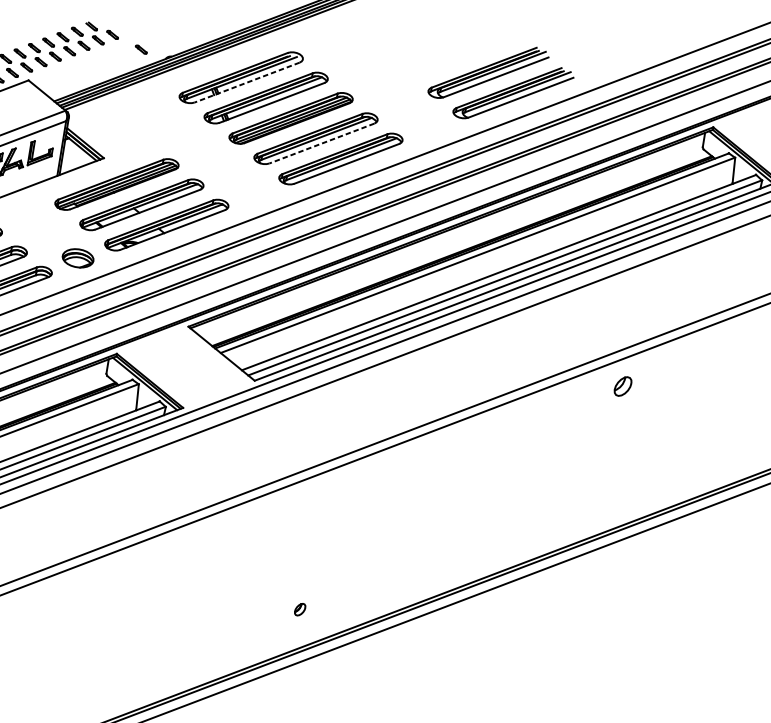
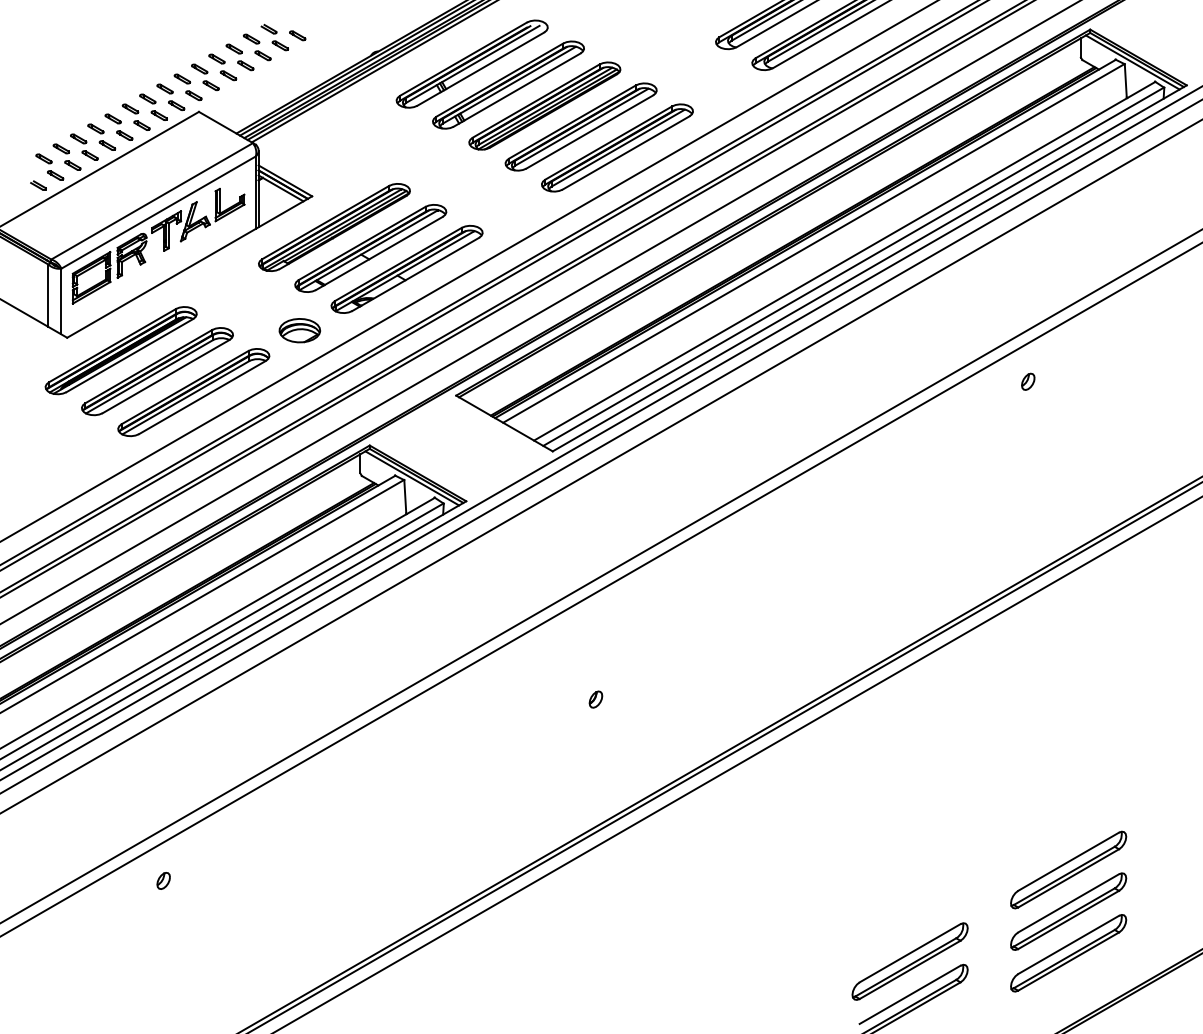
part: (141, 49) -> (337, 48), removed
line: (246, 82) -> (480, 69), dashed -> solid
line: (321, 143) -> (589, 132), dashed -> solid
part: (623, 386) -> (1028, 381), size x0.62
part: (299, 609) -> (595, 699), moved

